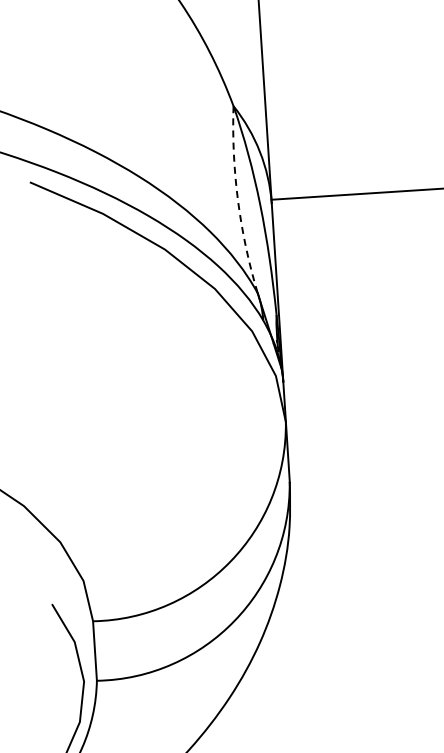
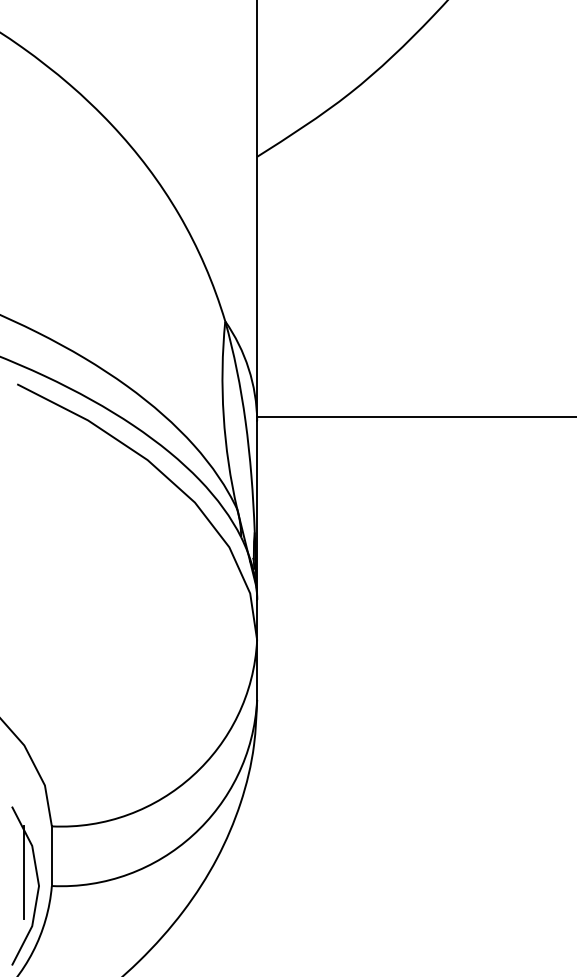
arc: (237, 201) -> (223, 416), dashed -> solid
line: (67, 668) -> (23, 871), added

